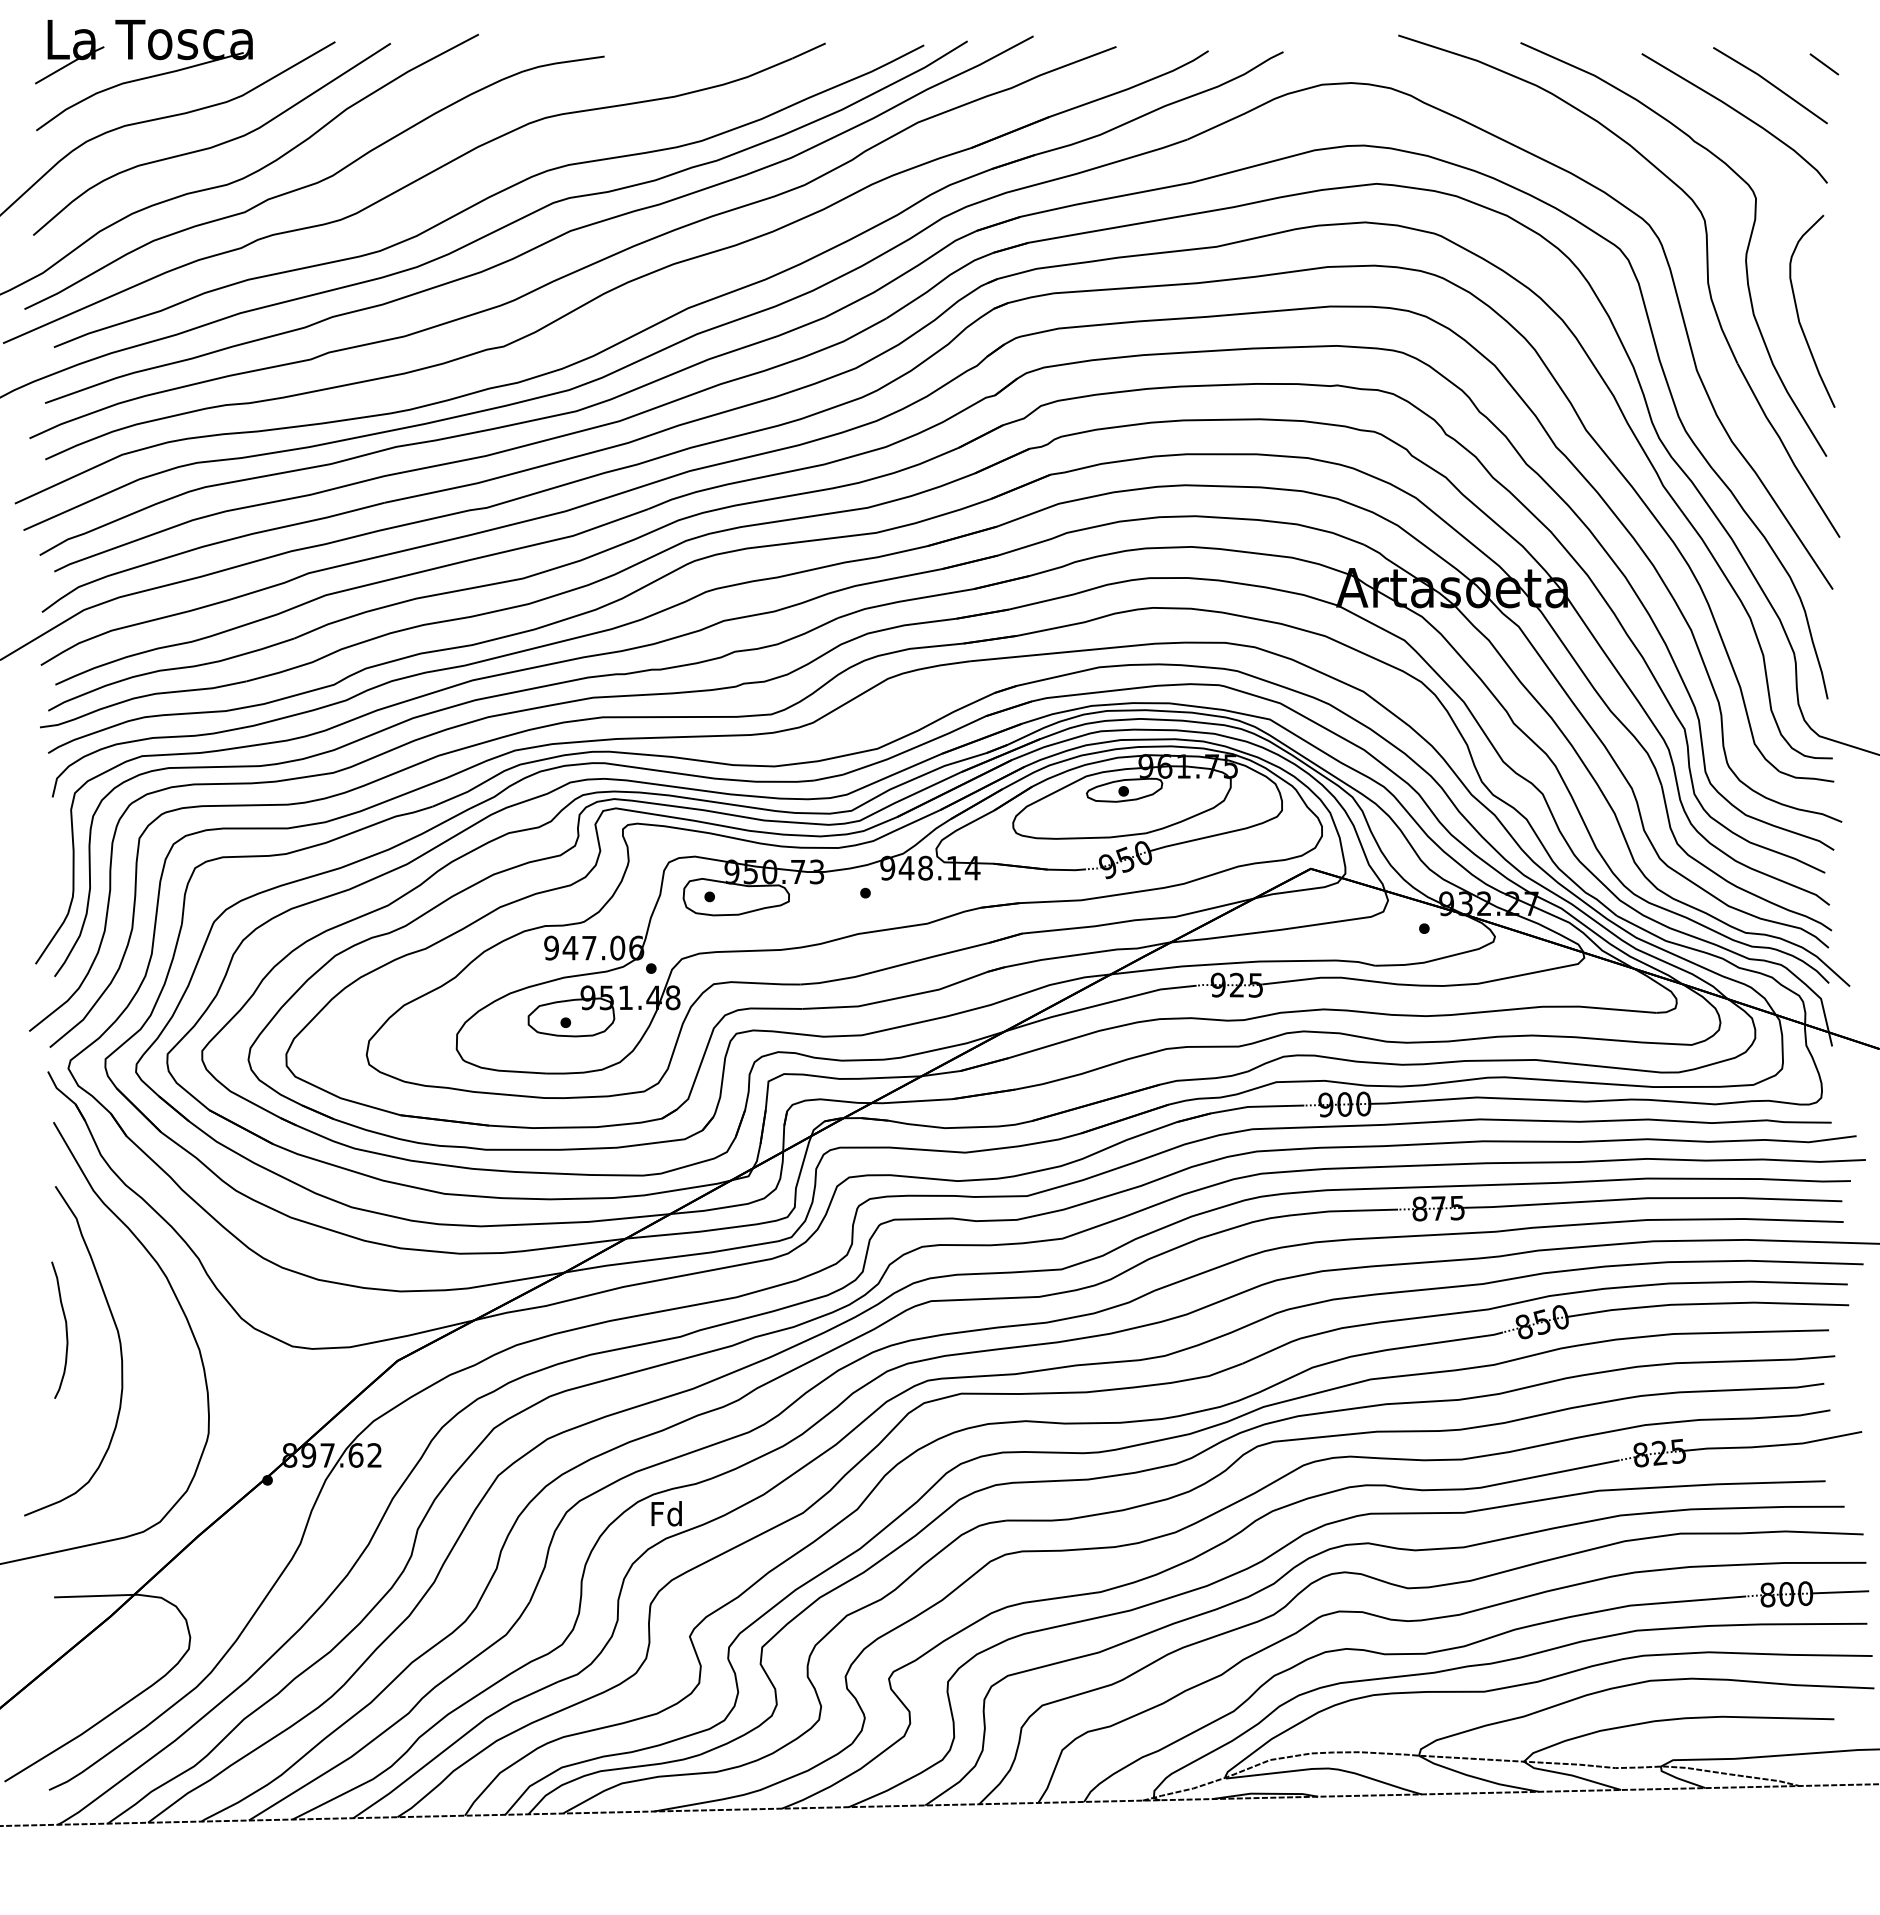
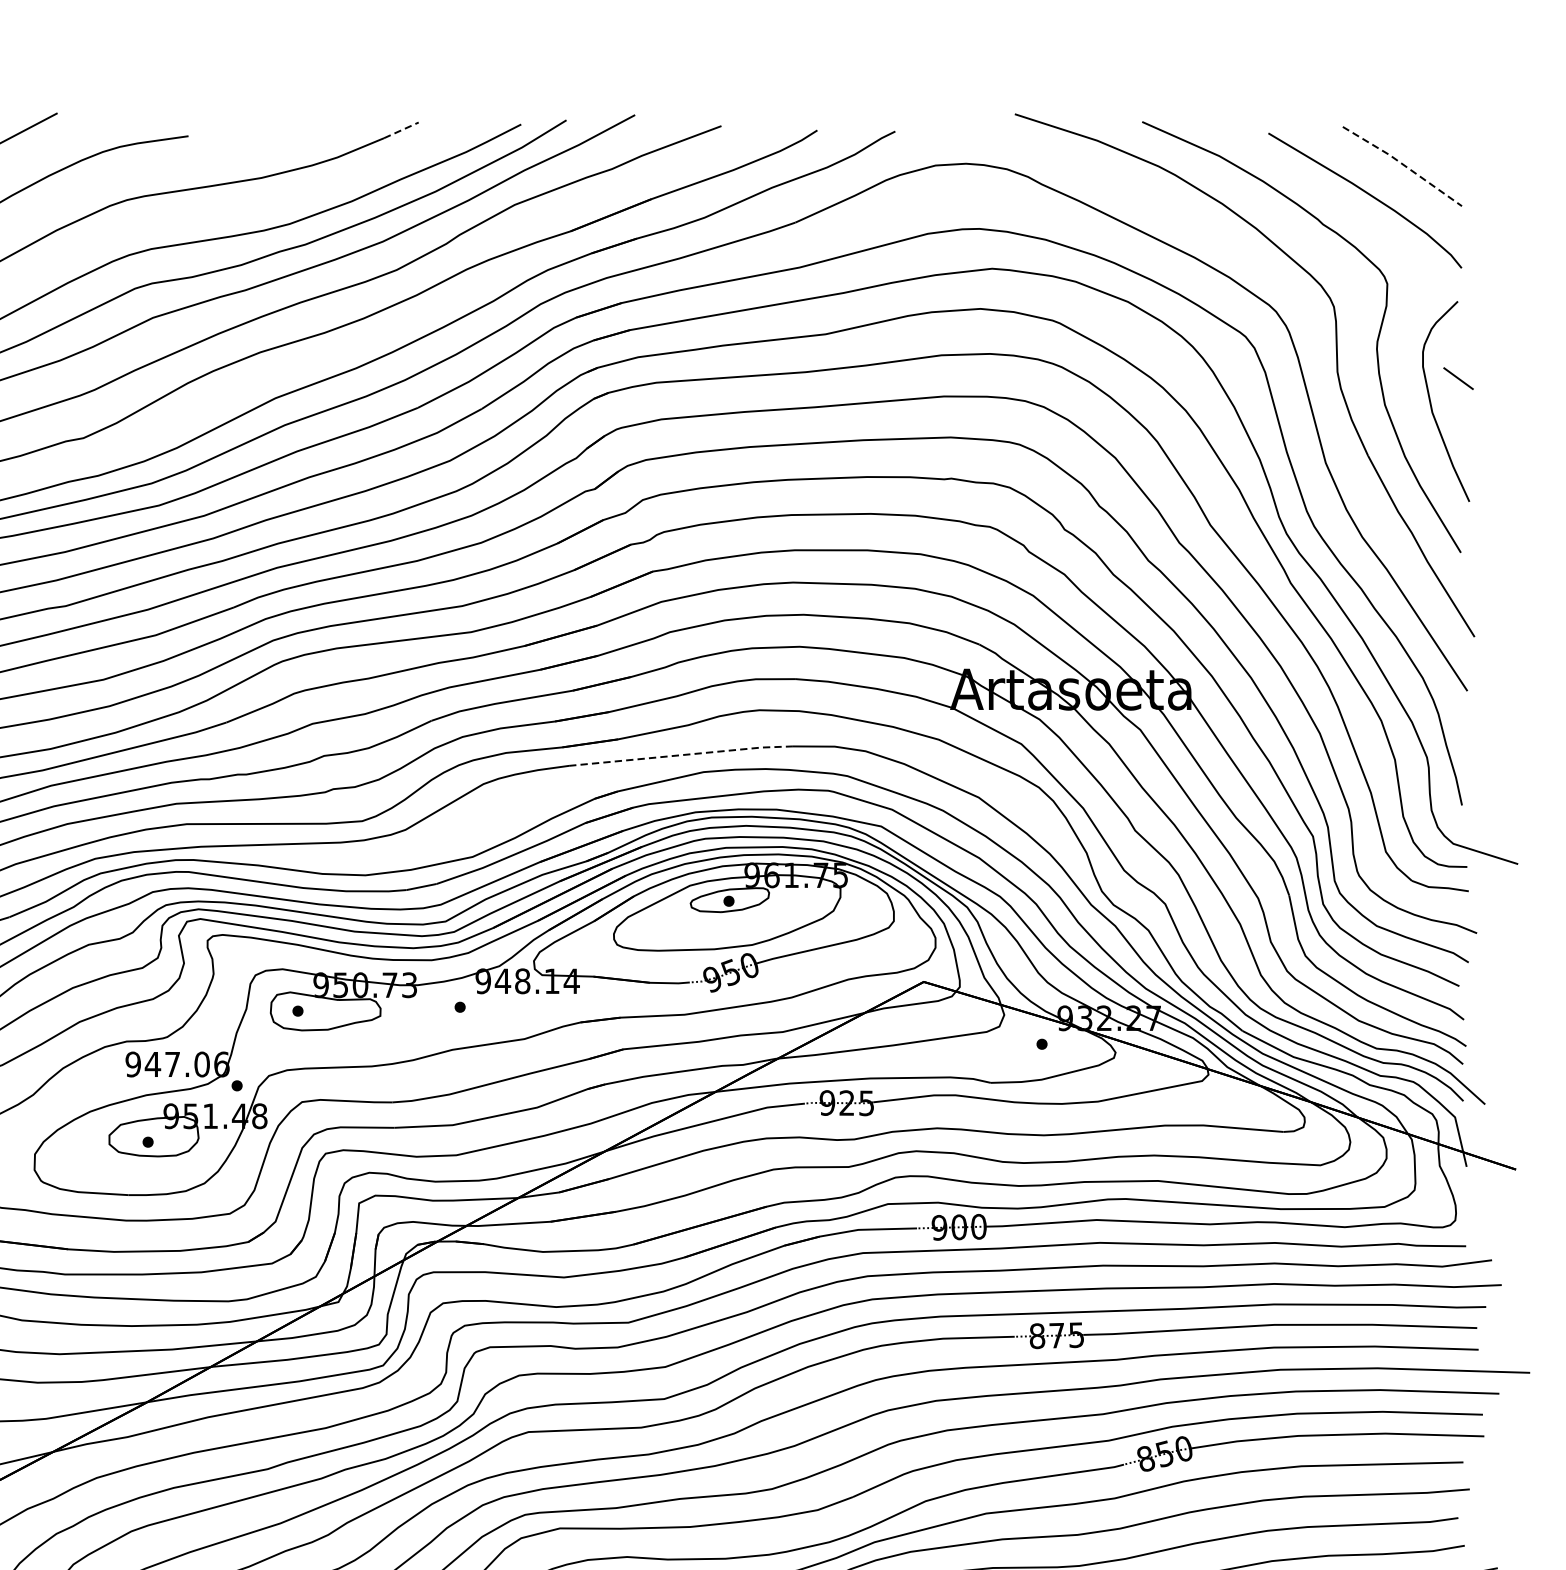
line: (809, 50) -> (401, 129), solid -> dashed
line: (1824, 64) -> (1458, 378), moved
line: (1770, 83) -> (1402, 164), solid -> dashed
line: (1078, 651) -> (681, 755), solid -> dashed

